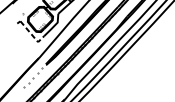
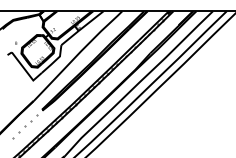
line: (32, 35) -> (26, 71), dashed -> solid

